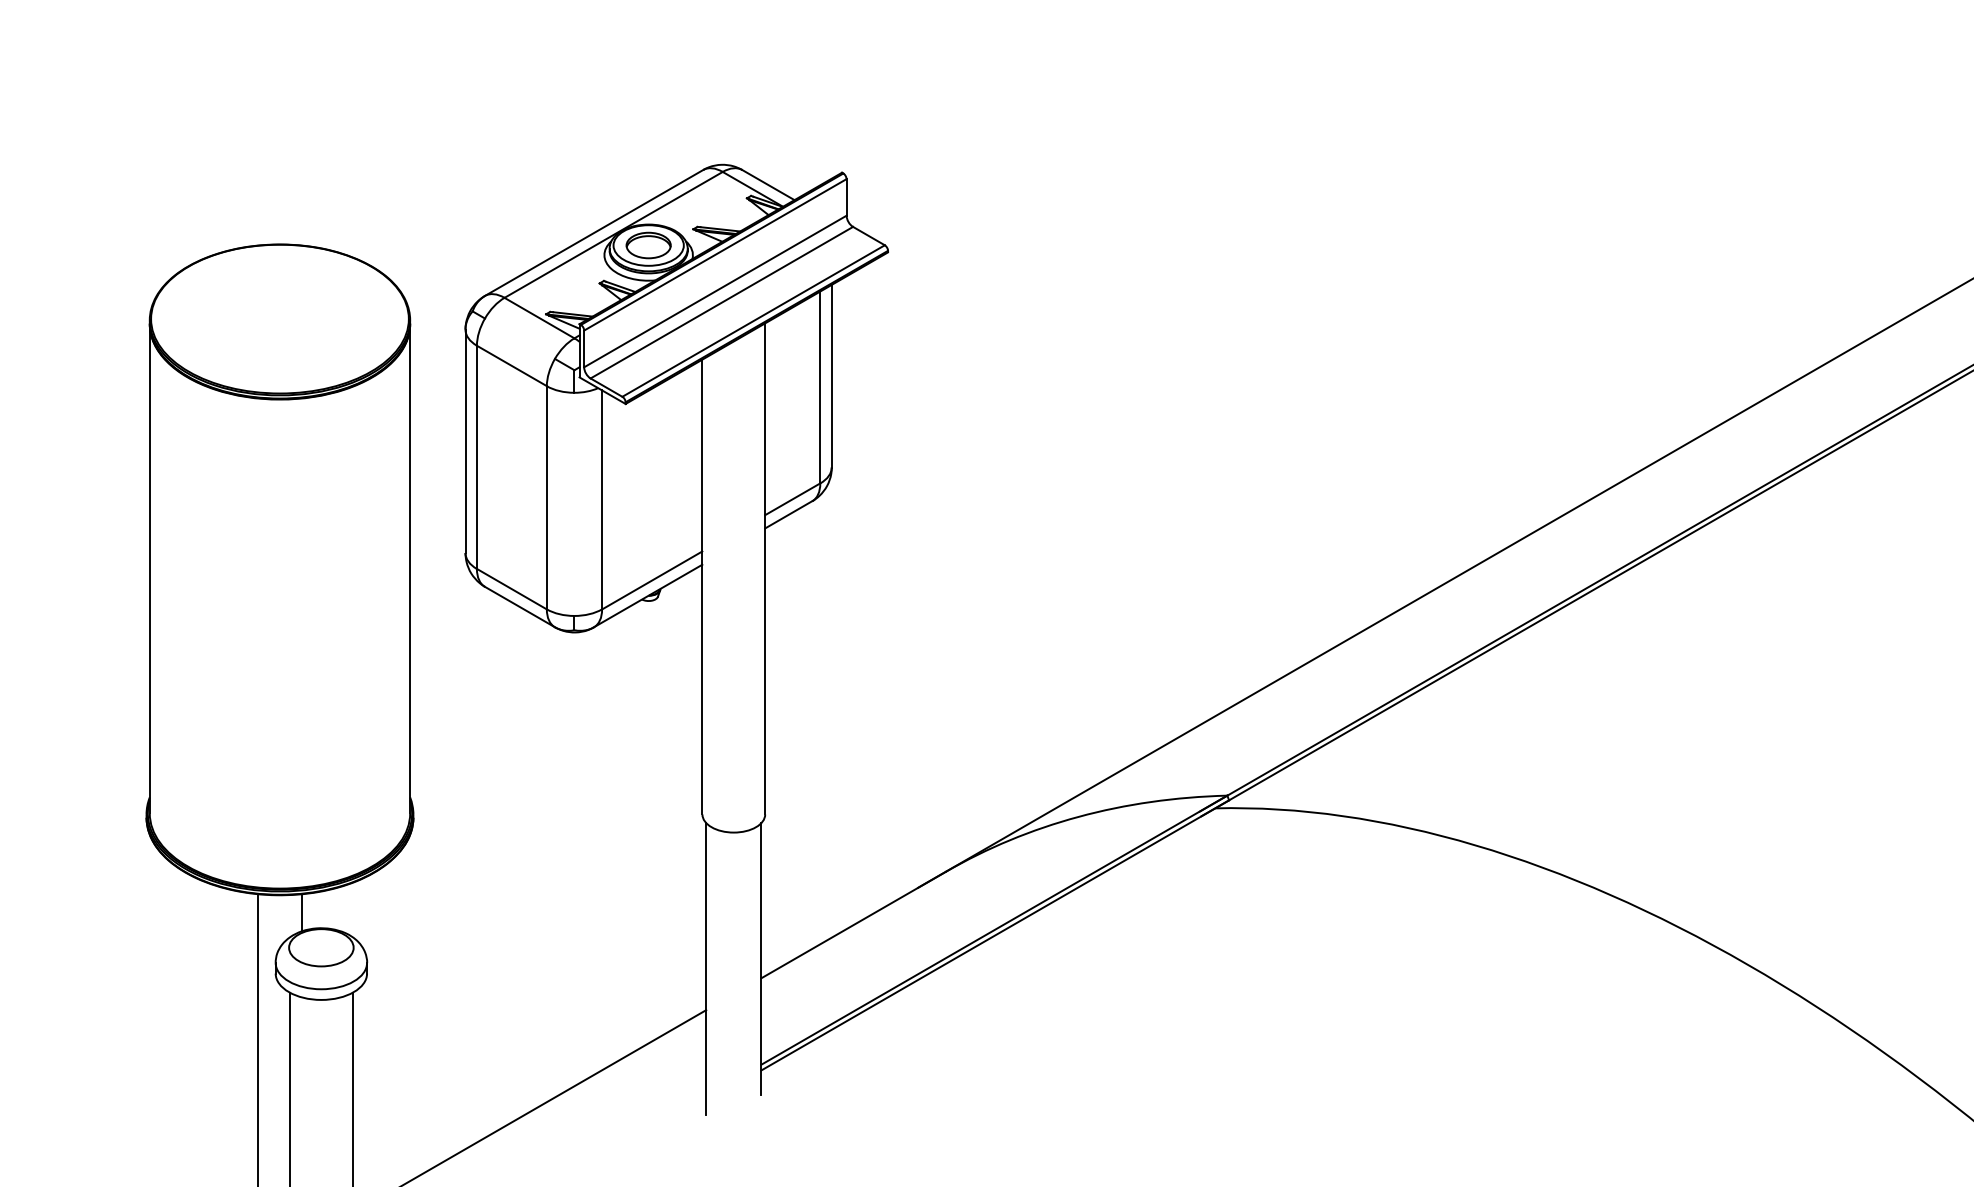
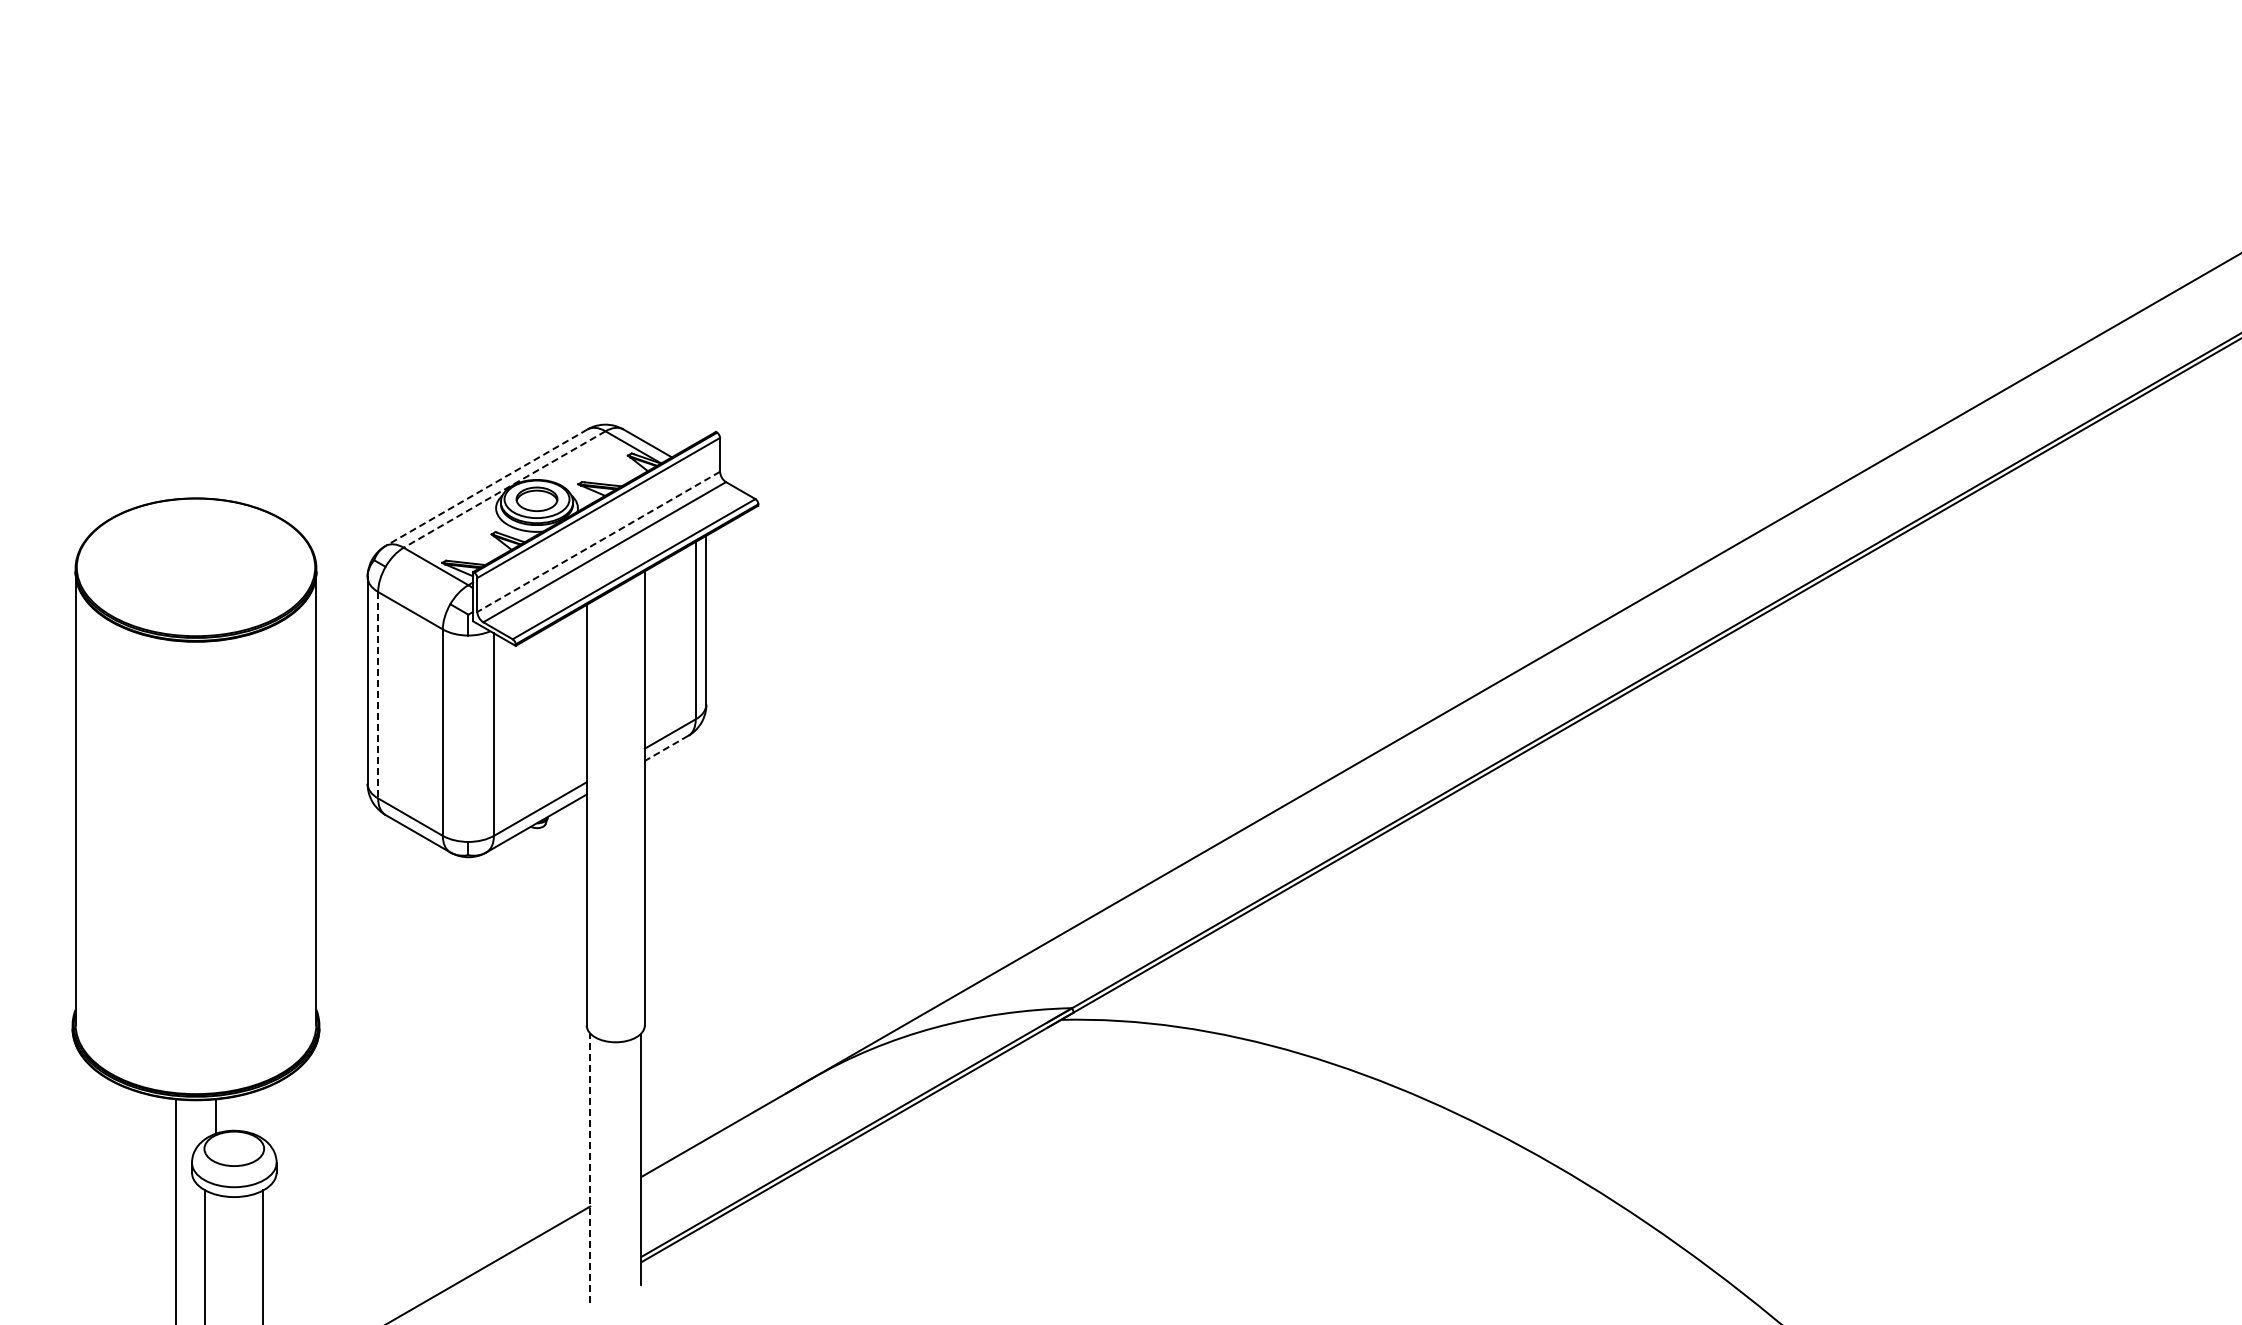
line: (594, 232) -> (486, 487), solid -> dashed
line: (613, 234) -> (504, 489), solid -> dashed
line: (715, 292) -> (598, 542), solid -> dashed
line: (477, 457) -> (378, 695), solid -> dashed
line: (788, 514) -> (666, 748), solid -> dashed
line: (706, 969) -> (590, 1168), solid -> dashed

